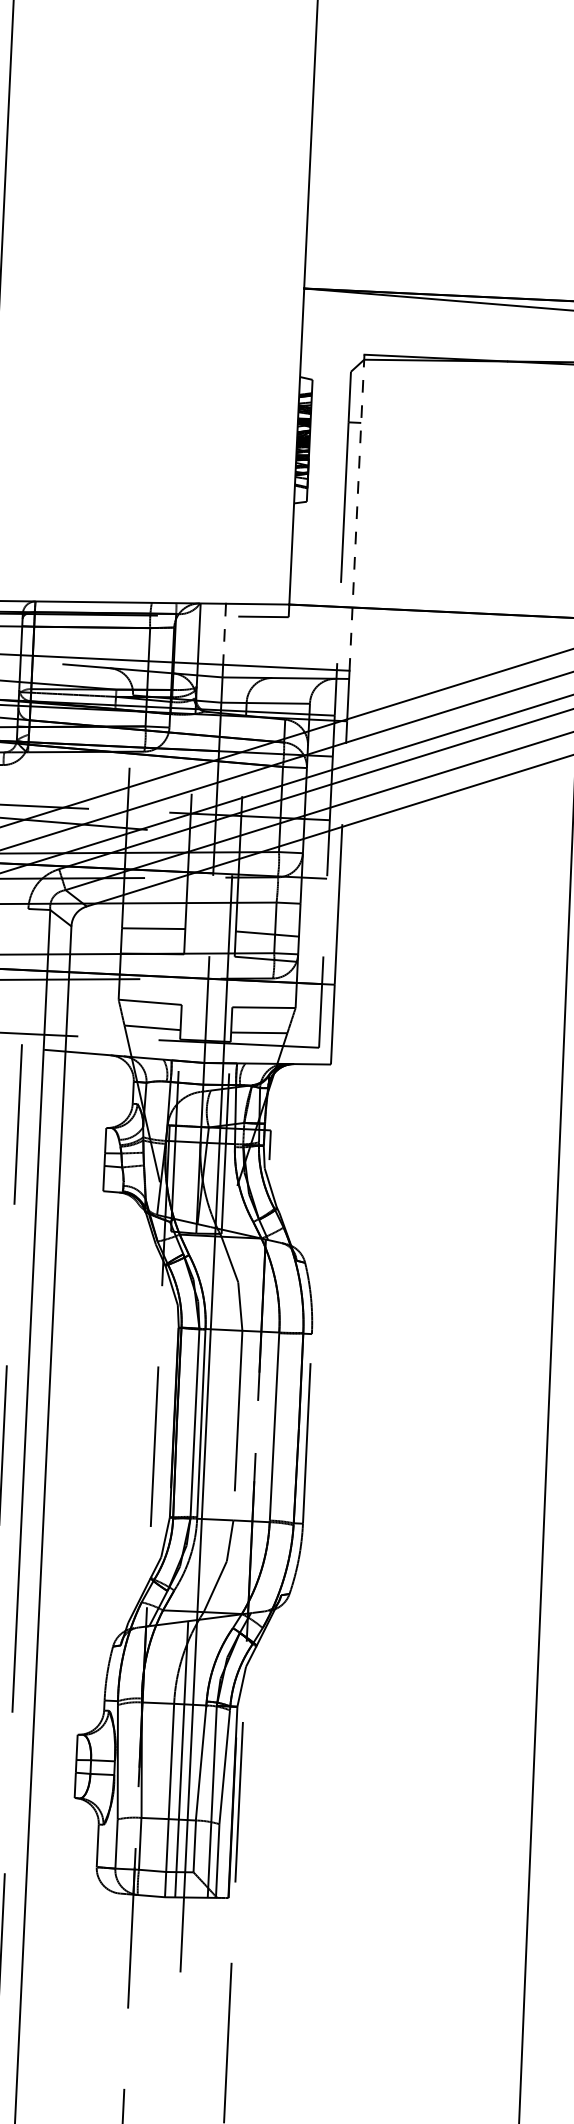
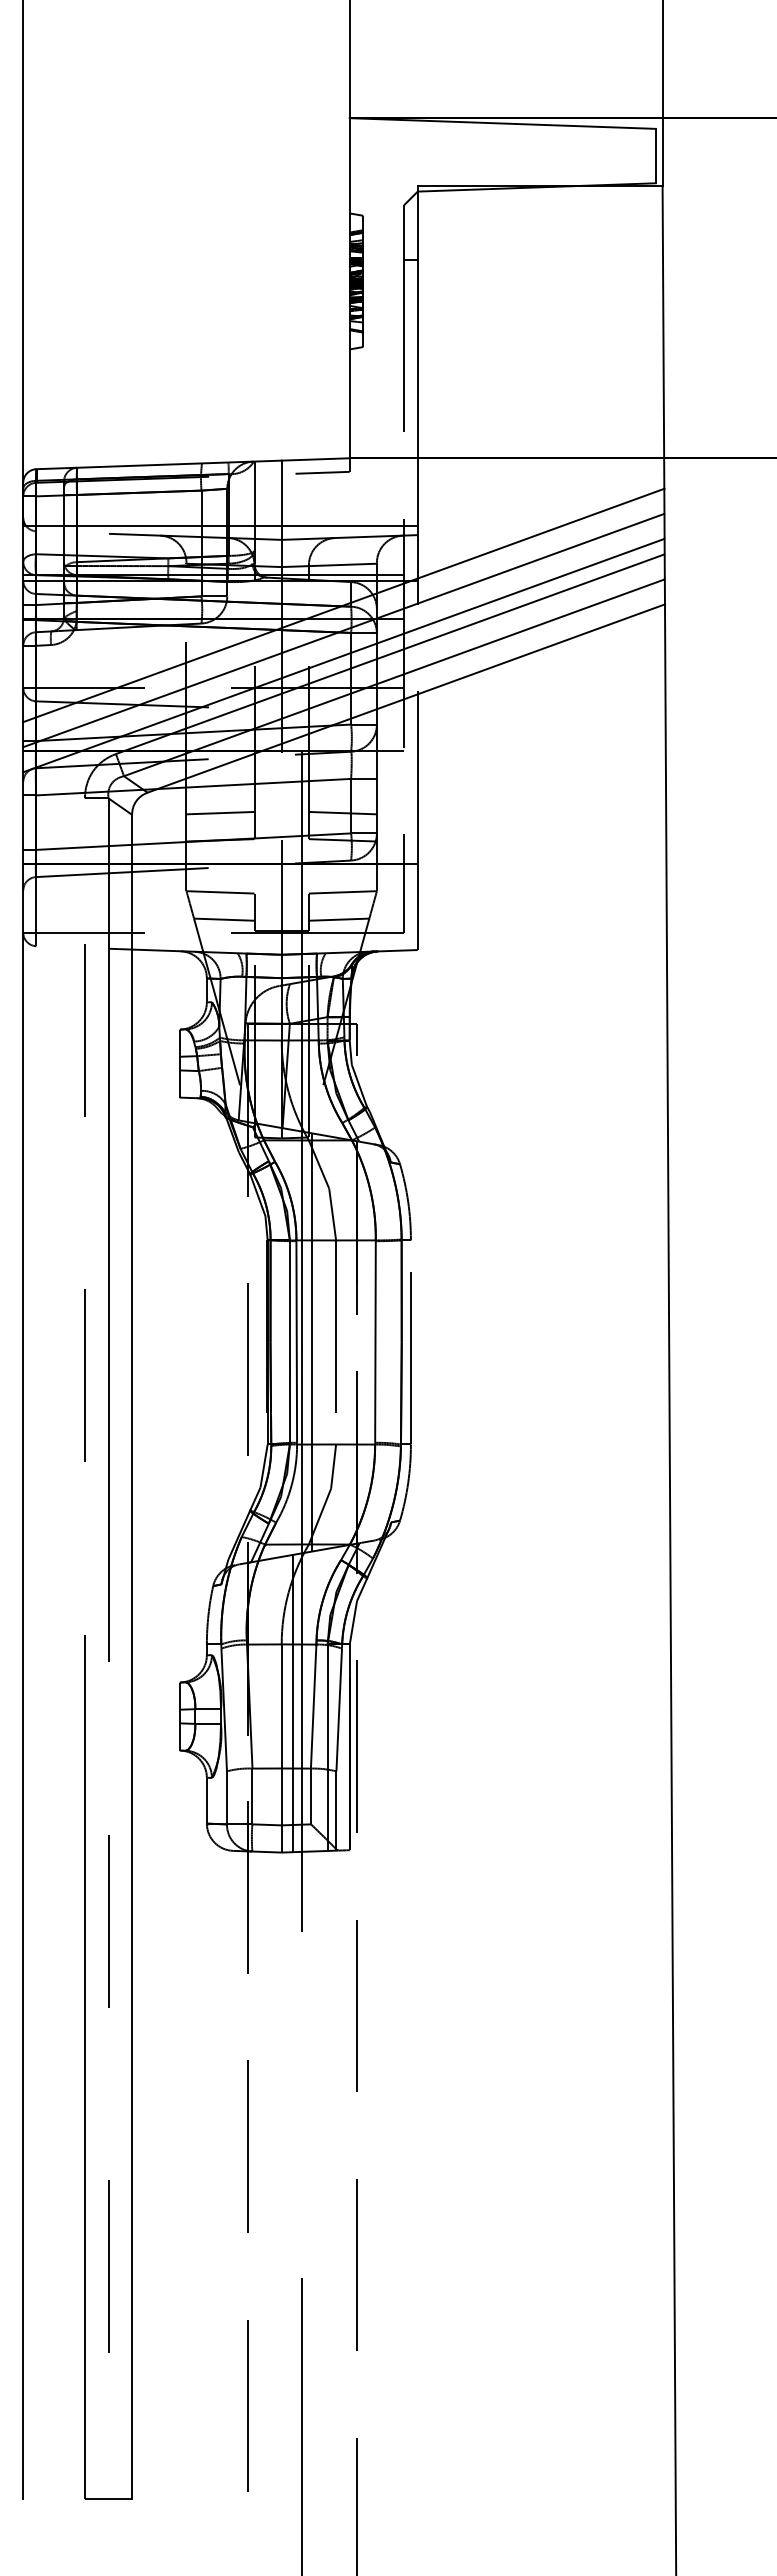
line: (356, 512) -> (417, 355), dashed -> solid
line: (224, 634) -> (281, 493), dashed -> solid
line: (215, 1424) -> (311, 1342), added

